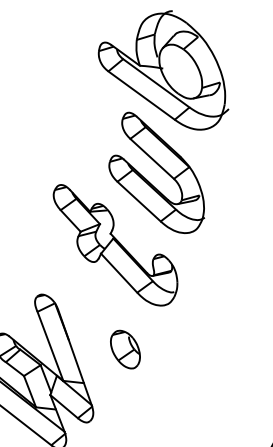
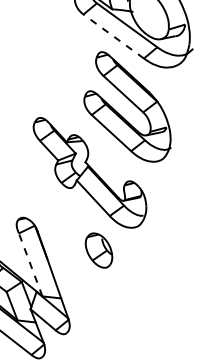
line: (141, 95) -> (113, 36), solid -> dashed
line: (50, 346) -> (30, 265), solid -> dashed
part: (125, 349) -> (99, 250), moved

